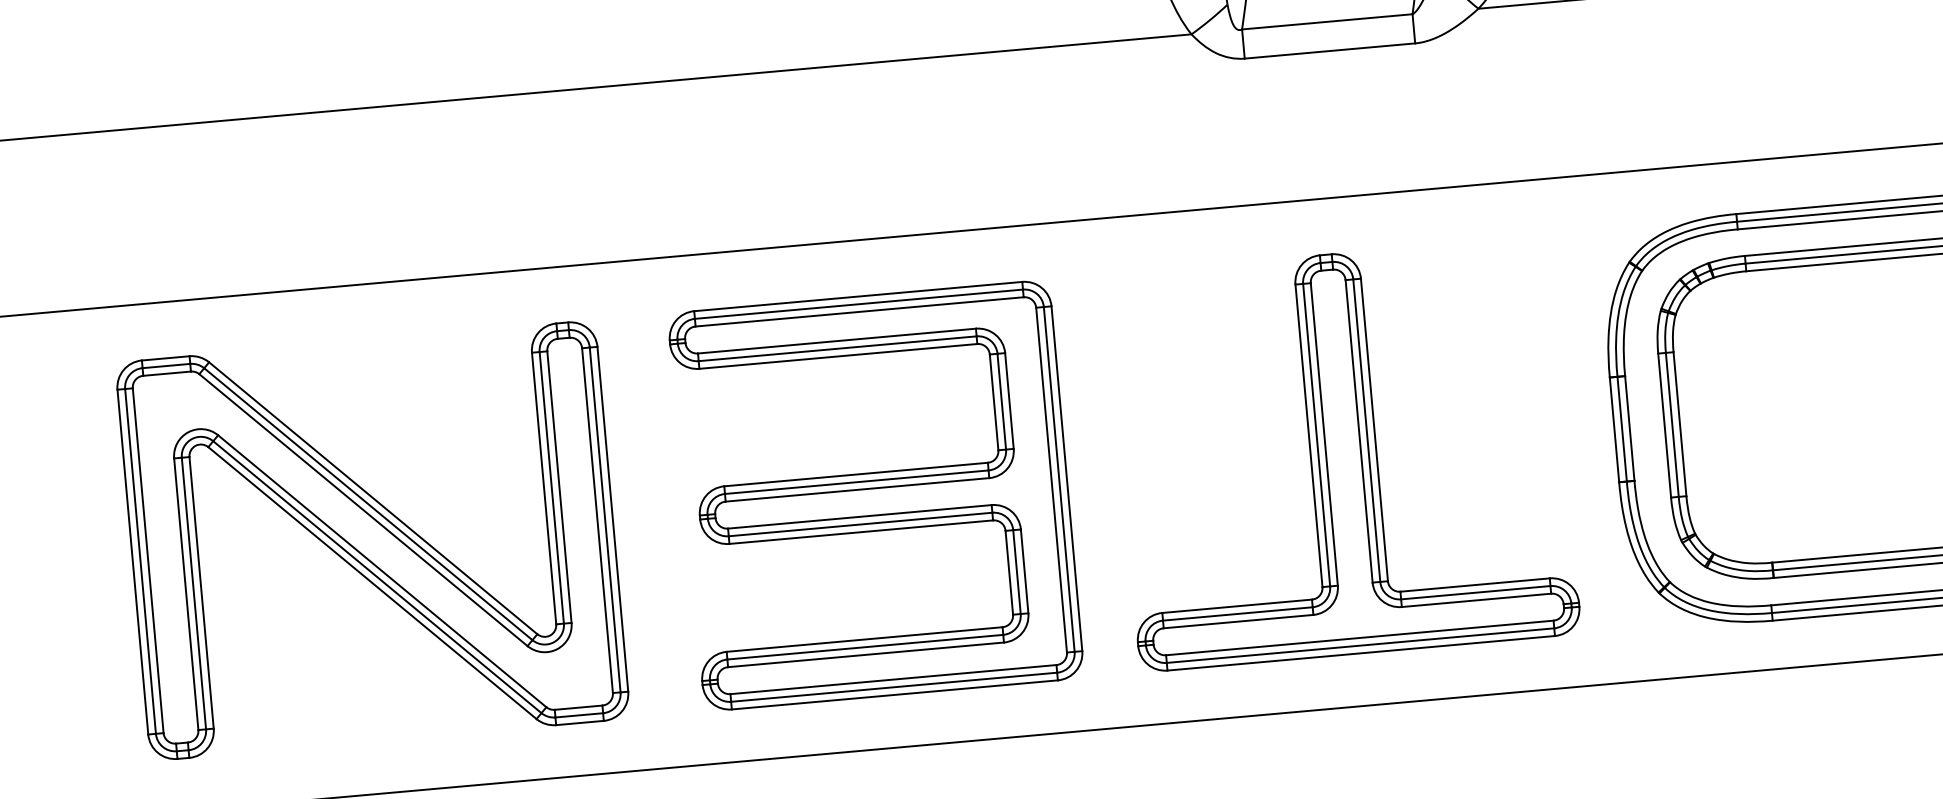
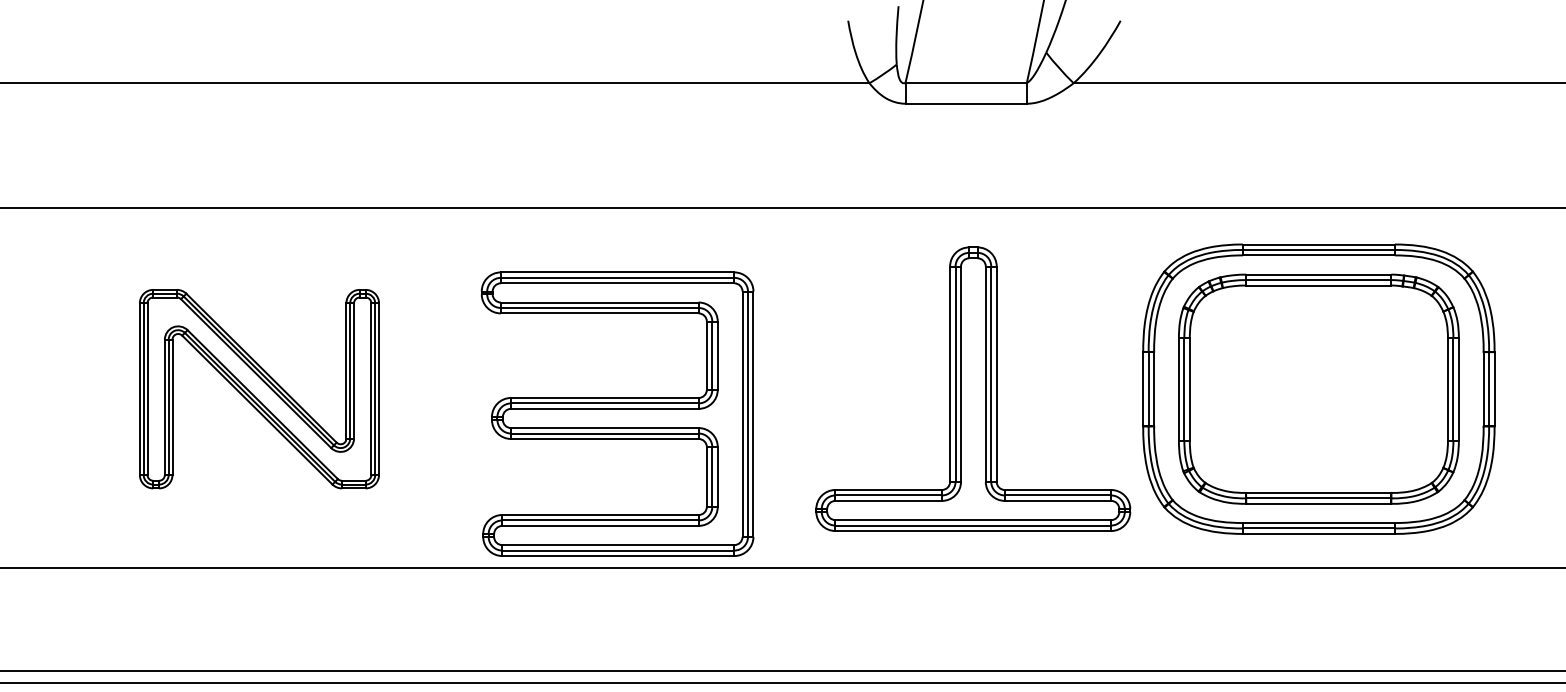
part: (1343, 453) -> (973, 388), moved
part: (875, 494) -> (617, 413), moved
part: (372, 539) -> (259, 388), size x0.7

